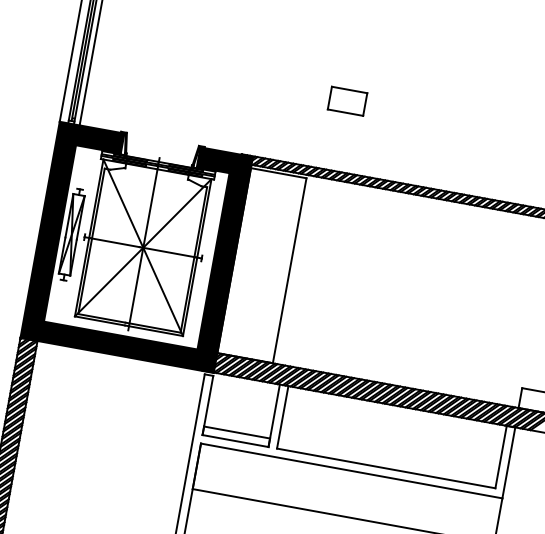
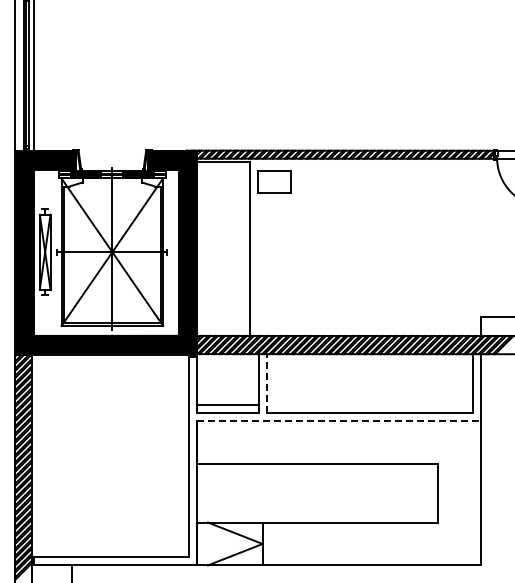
part: (347, 100) -> (274, 181), moved
line: (282, 417) -> (267, 383), solid -> dashed
line: (352, 470) -> (339, 420), solid -> dashed

